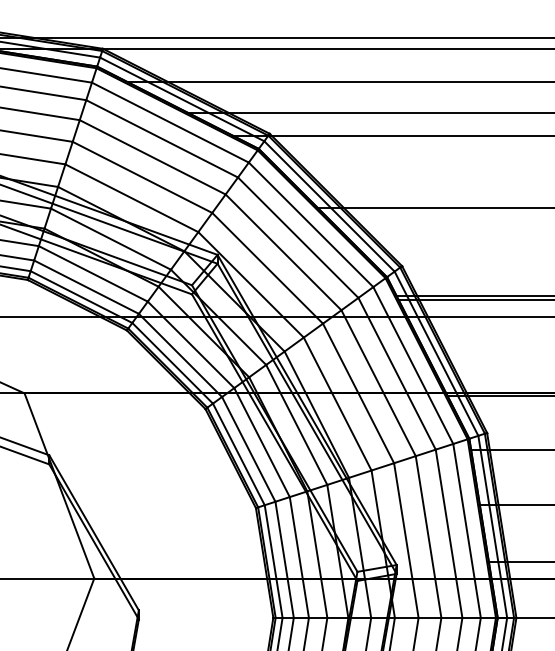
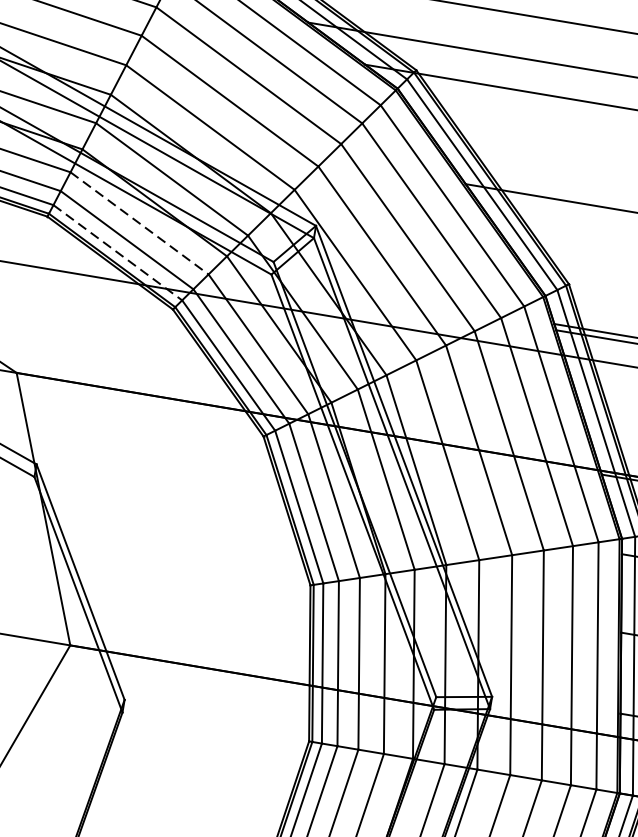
line: (93, 274) -> (139, 224), solid -> dashed
line: (81, 297) -> (117, 253), solid -> dashed

